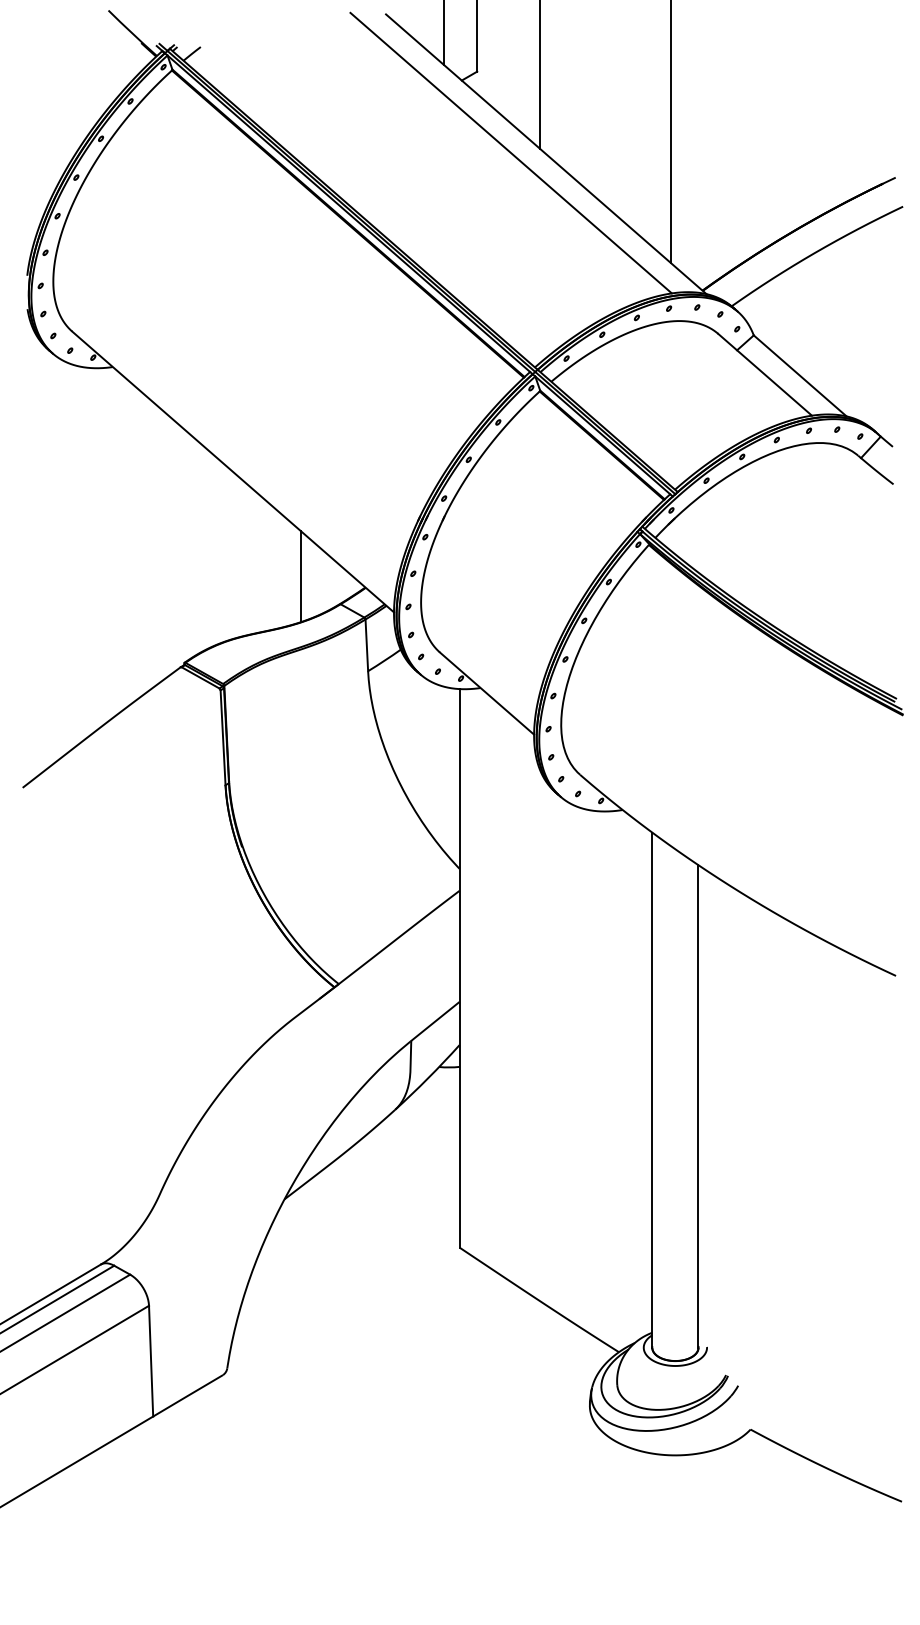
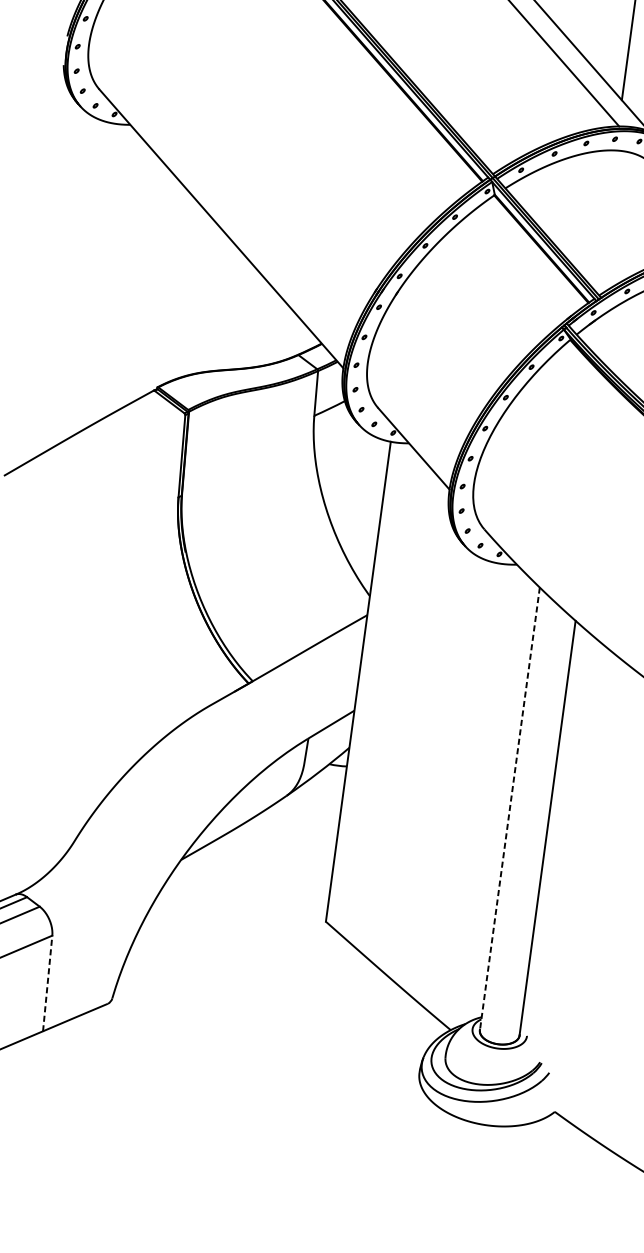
line: (301, 576) -> (268, 326), removed
line: (652, 1090) -> (509, 809), solid -> dashed
line: (151, 1360) -> (48, 982), solid -> dashed

